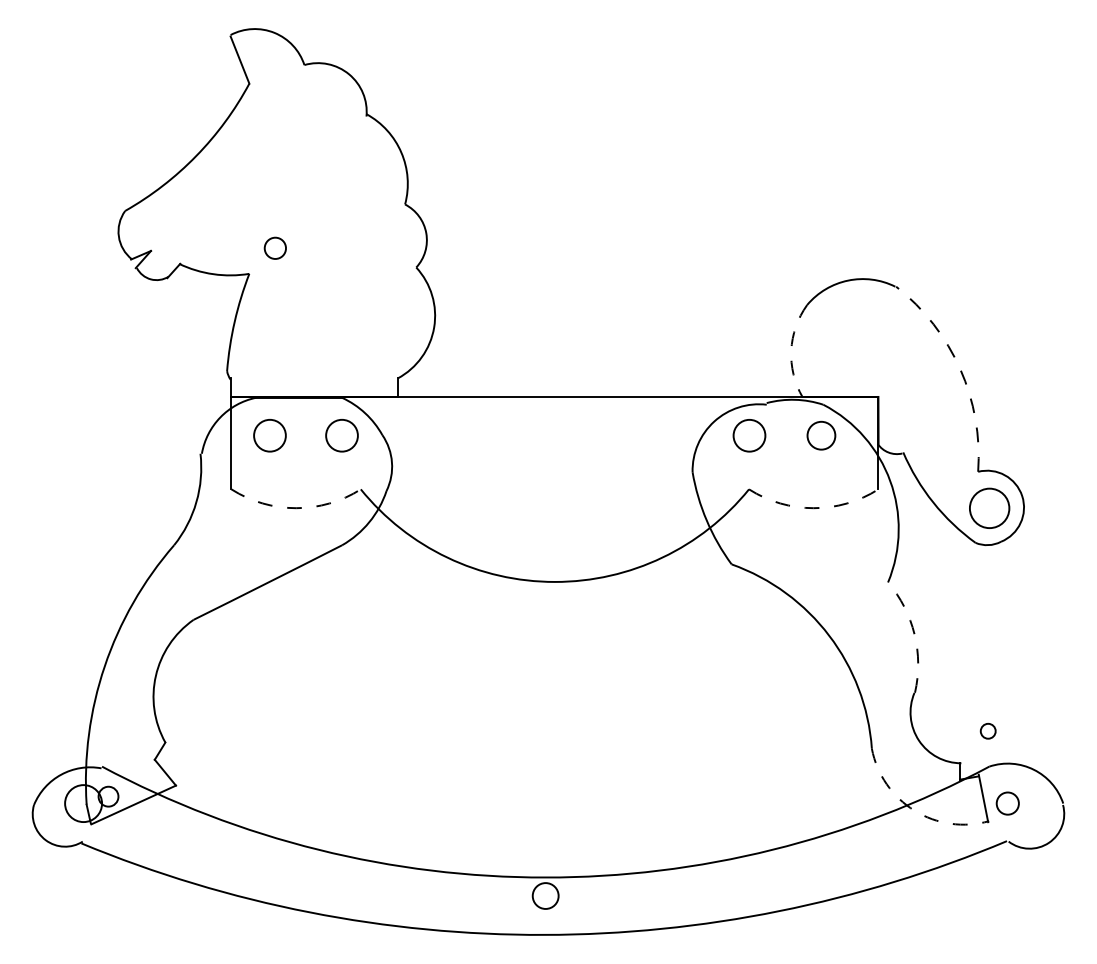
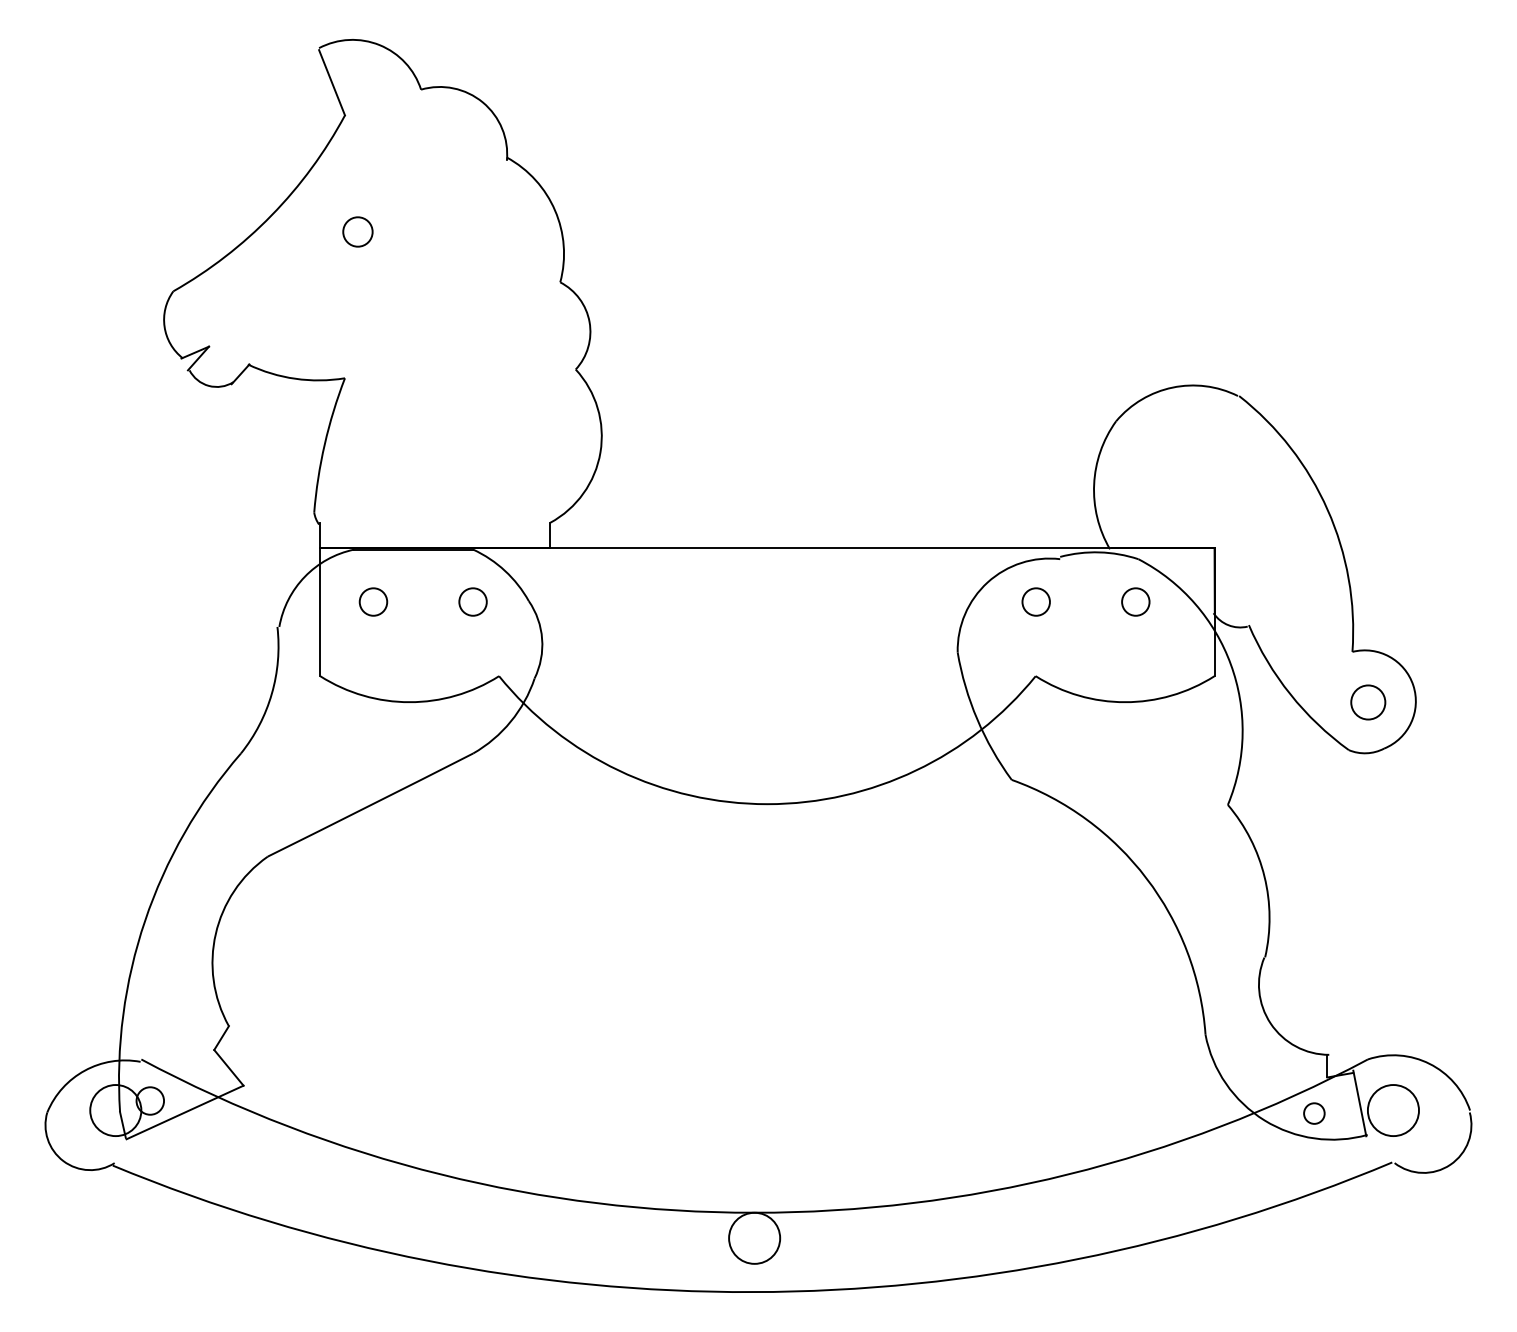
circle: (275, 247) -> (357, 231), moved
arc: (791, 350) -> (1094, 484), dashed -> solid
arc: (960, 368) -> (1327, 509), dashed -> solid
circle: (269, 435) -> (373, 601), size x0.62
circle: (341, 435) -> (472, 601), size x0.62
circle: (748, 435) -> (1035, 601), size x0.62
circle: (821, 435) -> (1135, 601), size x0.71
arc: (296, 508) -> (409, 702), dashed -> solid
arc: (813, 508) -> (1125, 702), dashed -> solid
circle: (989, 508) -> (1368, 702), size x0.62
arc: (914, 634) -> (1264, 876), dashed -> solid
circle: (988, 731) -> (1314, 1113), moved
circle: (1007, 803) -> (1393, 1110), size x1.67
arc: (914, 810) -> (1264, 1120), dashed -> solid
circle: (545, 895) -> (754, 1237), size x1.43

